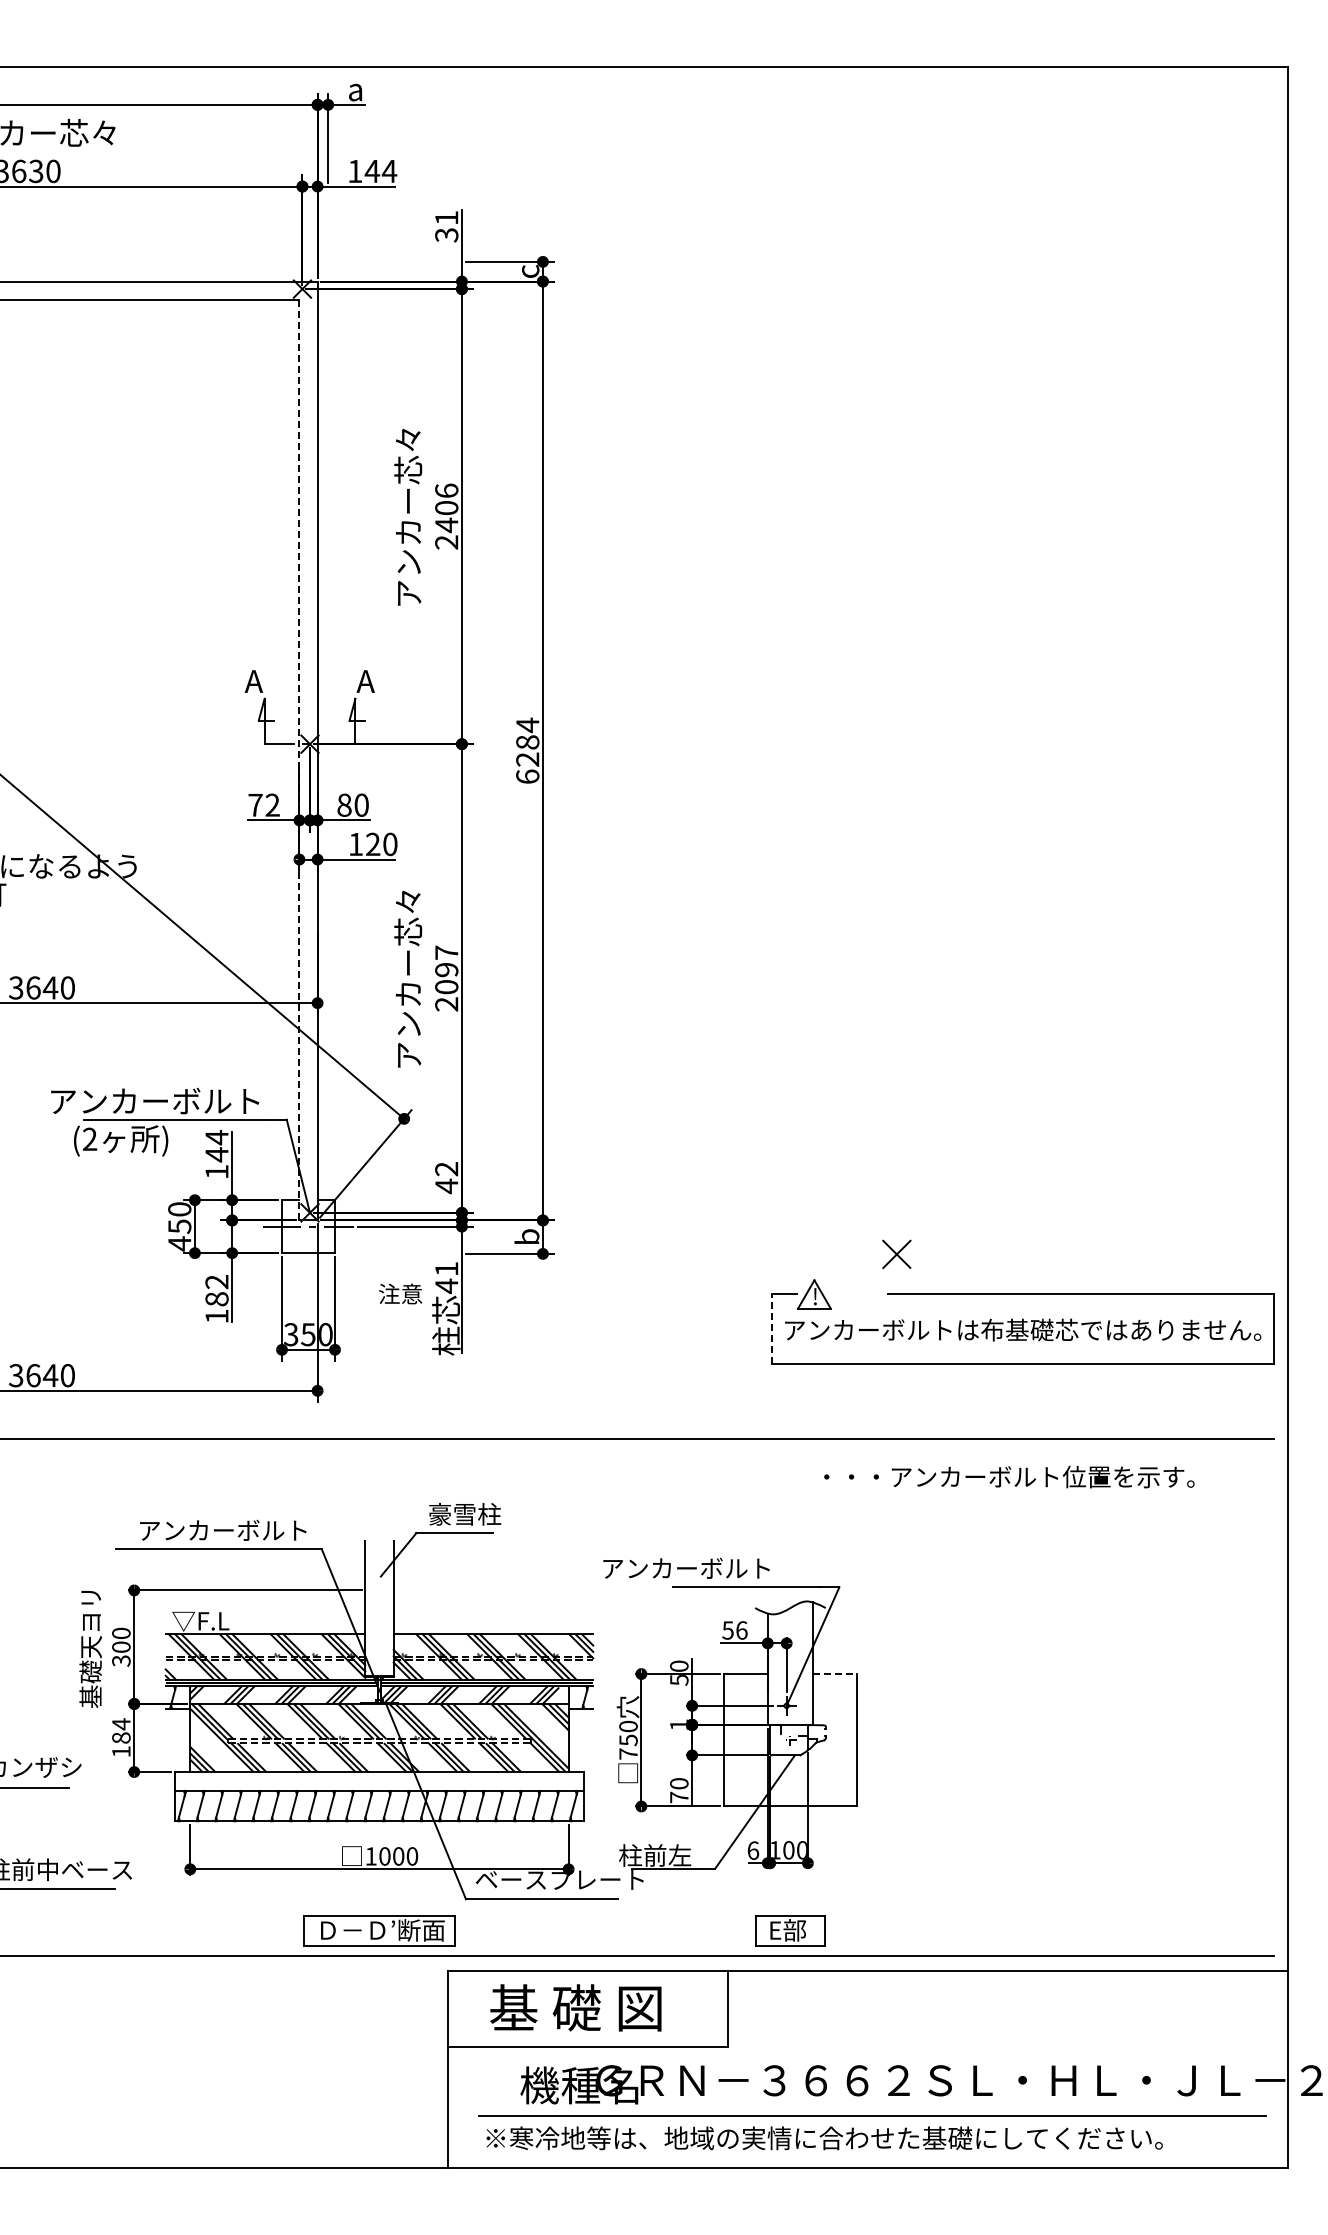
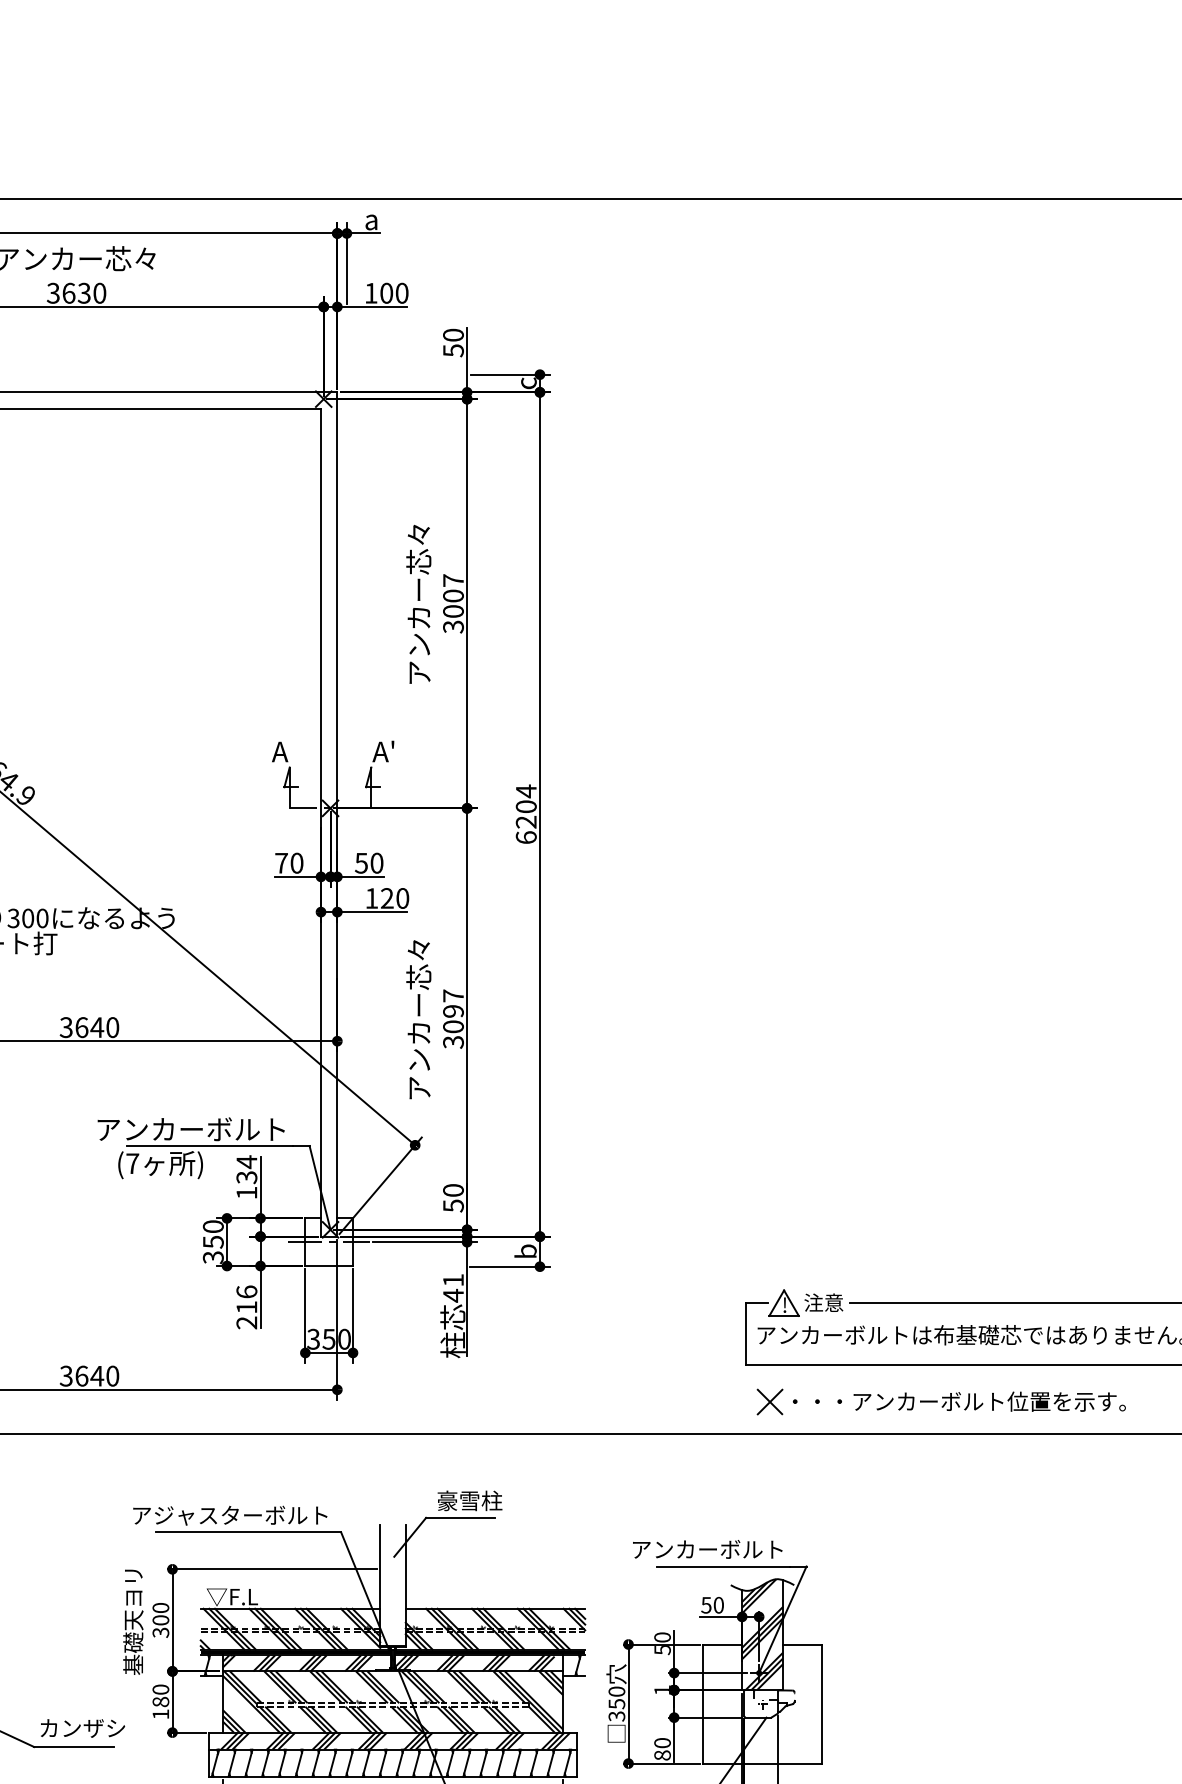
text: (380, 171) -> (393, 293), 144 -> 100
text: (446, 226) -> (453, 342), 31 -> 50
text: (446, 516) -> (453, 603), 2406 -> 3007
text: (379, 673) -> (393, 744), A -> A'
text: (527, 742) -> (526, 806), 6284 -> 6204
line: (299, 760) -> (321, 823), dashed -> solid
text: (272, 804) -> (296, 862), 72 -> 70
text: (344, 804) -> (361, 862), 80 -> 50
text: (446, 1004) -> (453, 1042), 2097 -> 3097
text: (90, 1138) -> (133, 1162), (2 -> (7
text: (216, 1154) -> (246, 1177), 144 -> 134
text: (446, 1178) -> (453, 1198), 42 -> 50
text: (179, 1243) -> (213, 1257), 450 -> 350
part: (896, 1254) -> (769, 1402), moved
text: (400, 1293) -> (823, 1302), moved
text: (216, 1298) -> (246, 1306), 182 -> 216
line: (771, 1329) -> (745, 1334), dashed -> solid
text: (1009, 1476) -> (959, 1401), moved
text: (148, 1530) -> (185, 1515), アンカーボルト -> アジャスターボルト
text: (686, 1567) -> (707, 1548), moved
text: (741, 1630) -> (718, 1605), 56 -> 50
hatch: (790, 1662) -> (762, 1634), added
line: (834, 1674) -> (802, 1644), dashed -> solid
text: (121, 1724) -> (161, 1689), 184 -> 180
text: (628, 1753) -> (616, 1715), 750 -> 350
hatch: (382, 1781) -> (395, 1741), added
text: (679, 1797) -> (662, 1755), 70 -> 80

